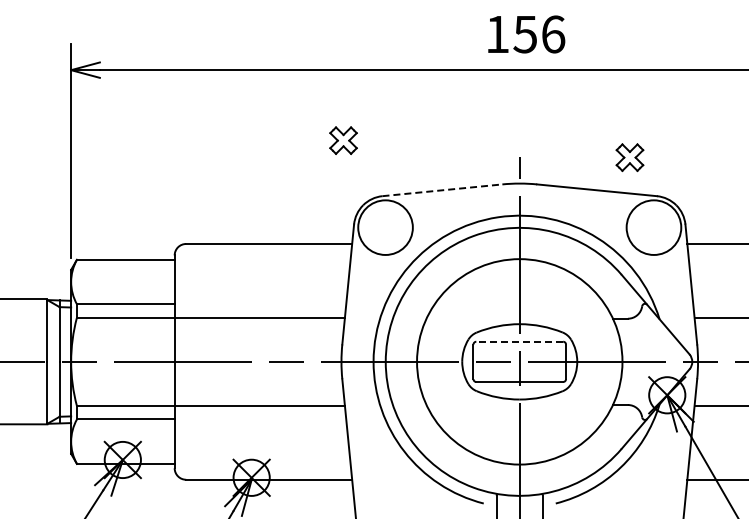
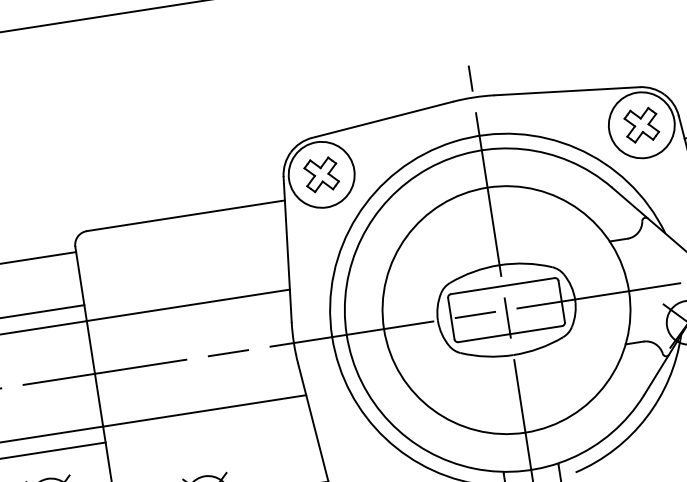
part: (343, 140) -> (321, 174), moved
part: (629, 157) -> (641, 125), moved
line: (442, 190) -> (382, 120), dashed -> solid
line: (519, 341) -> (502, 285), dashed -> solid

